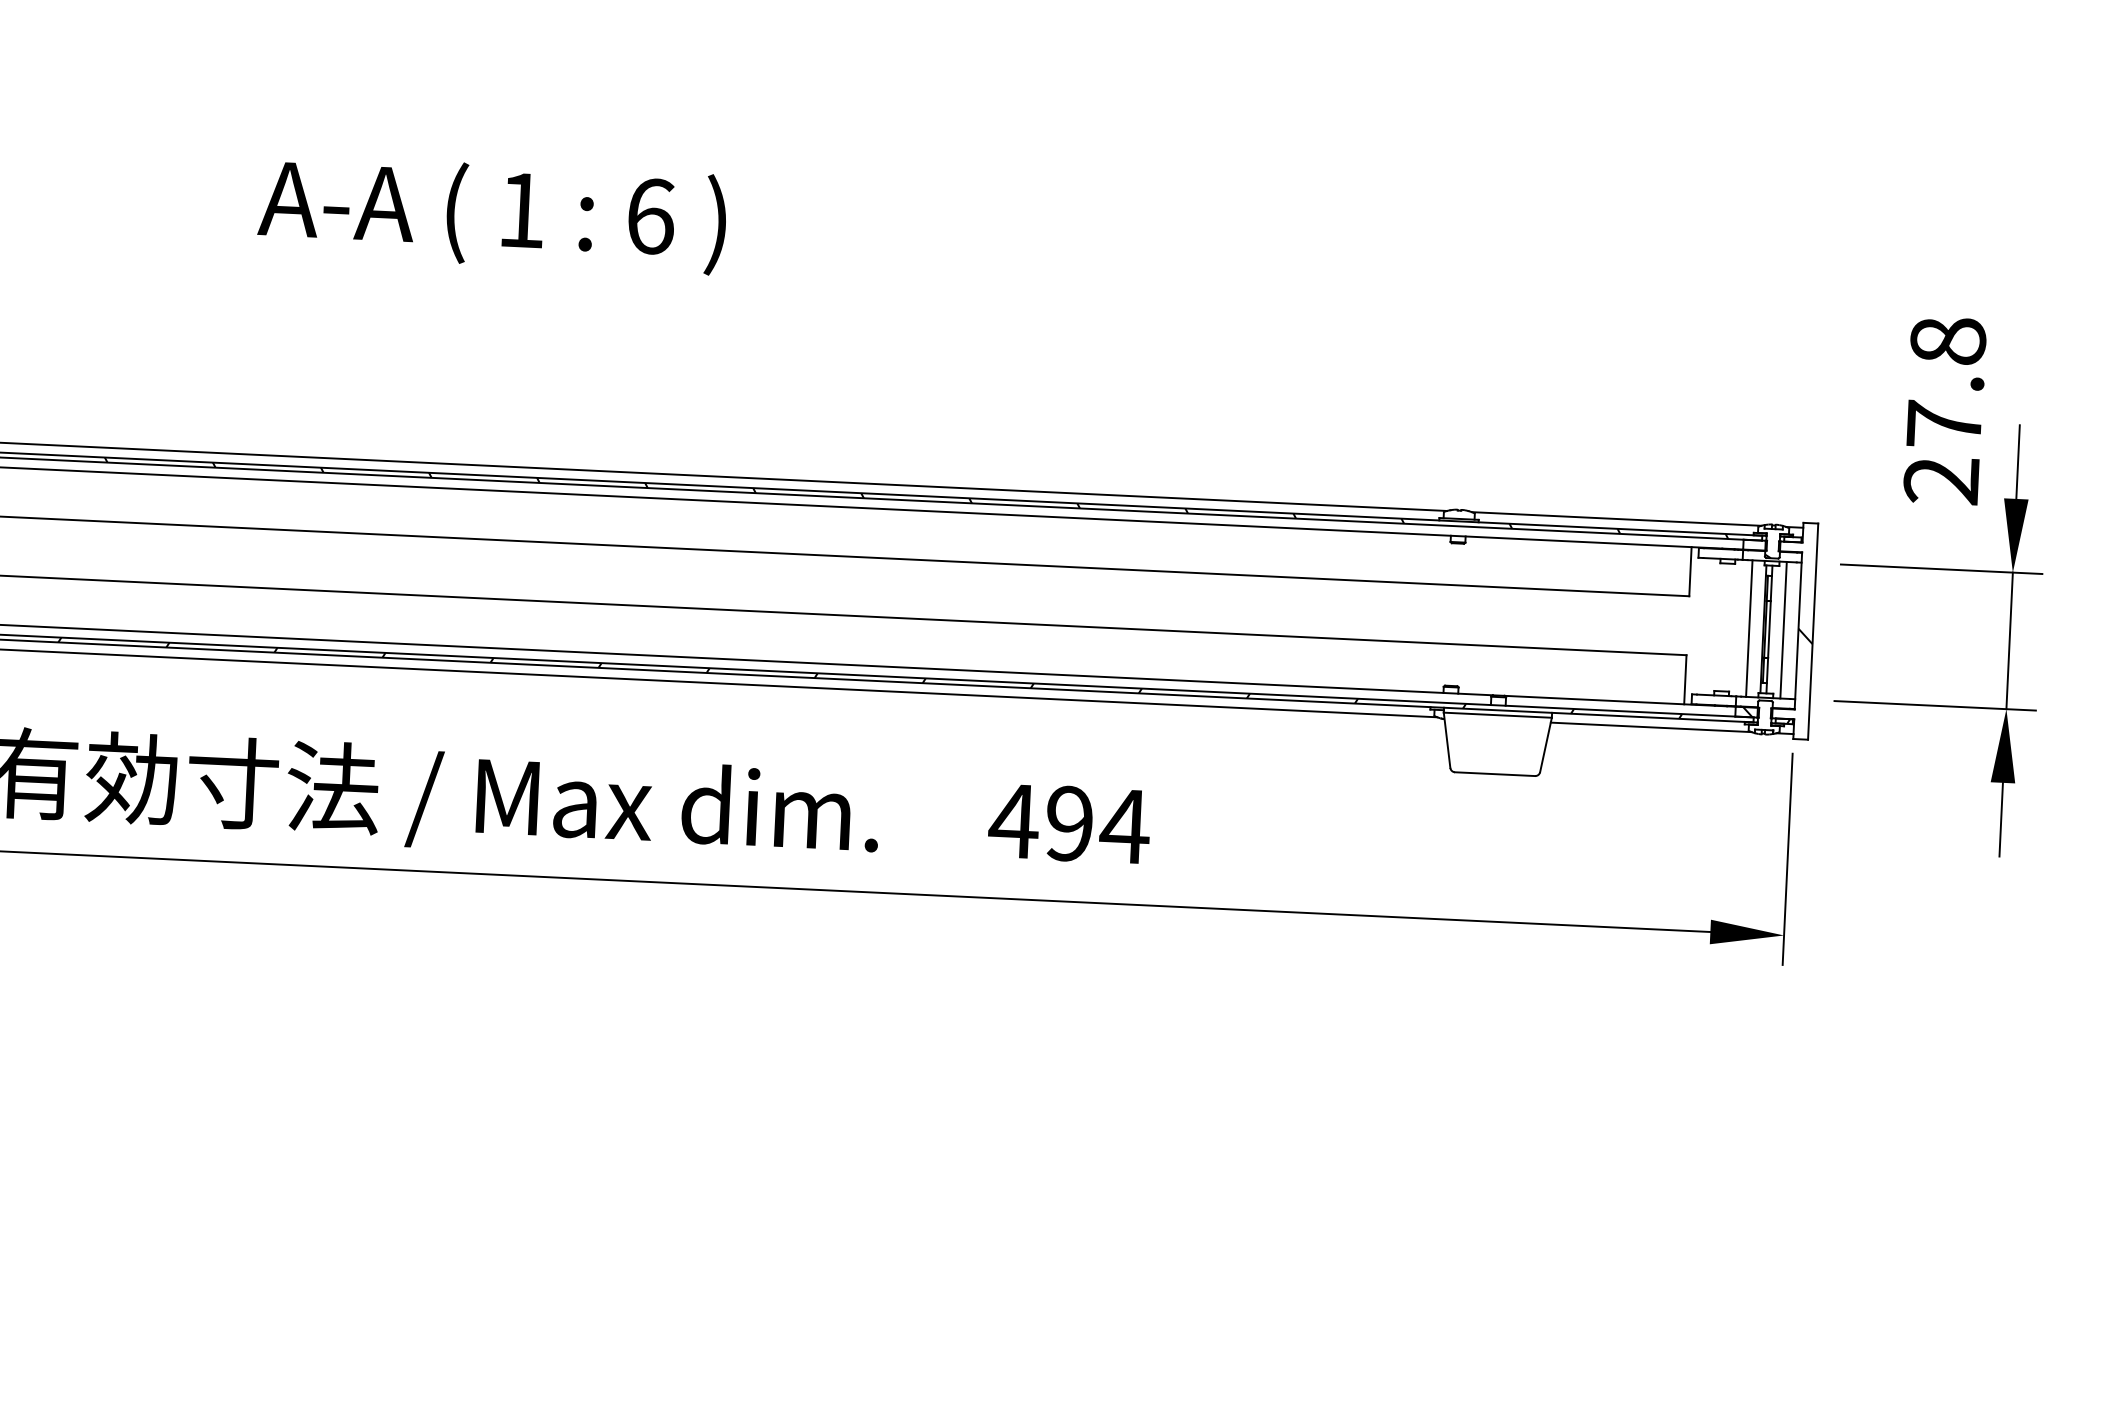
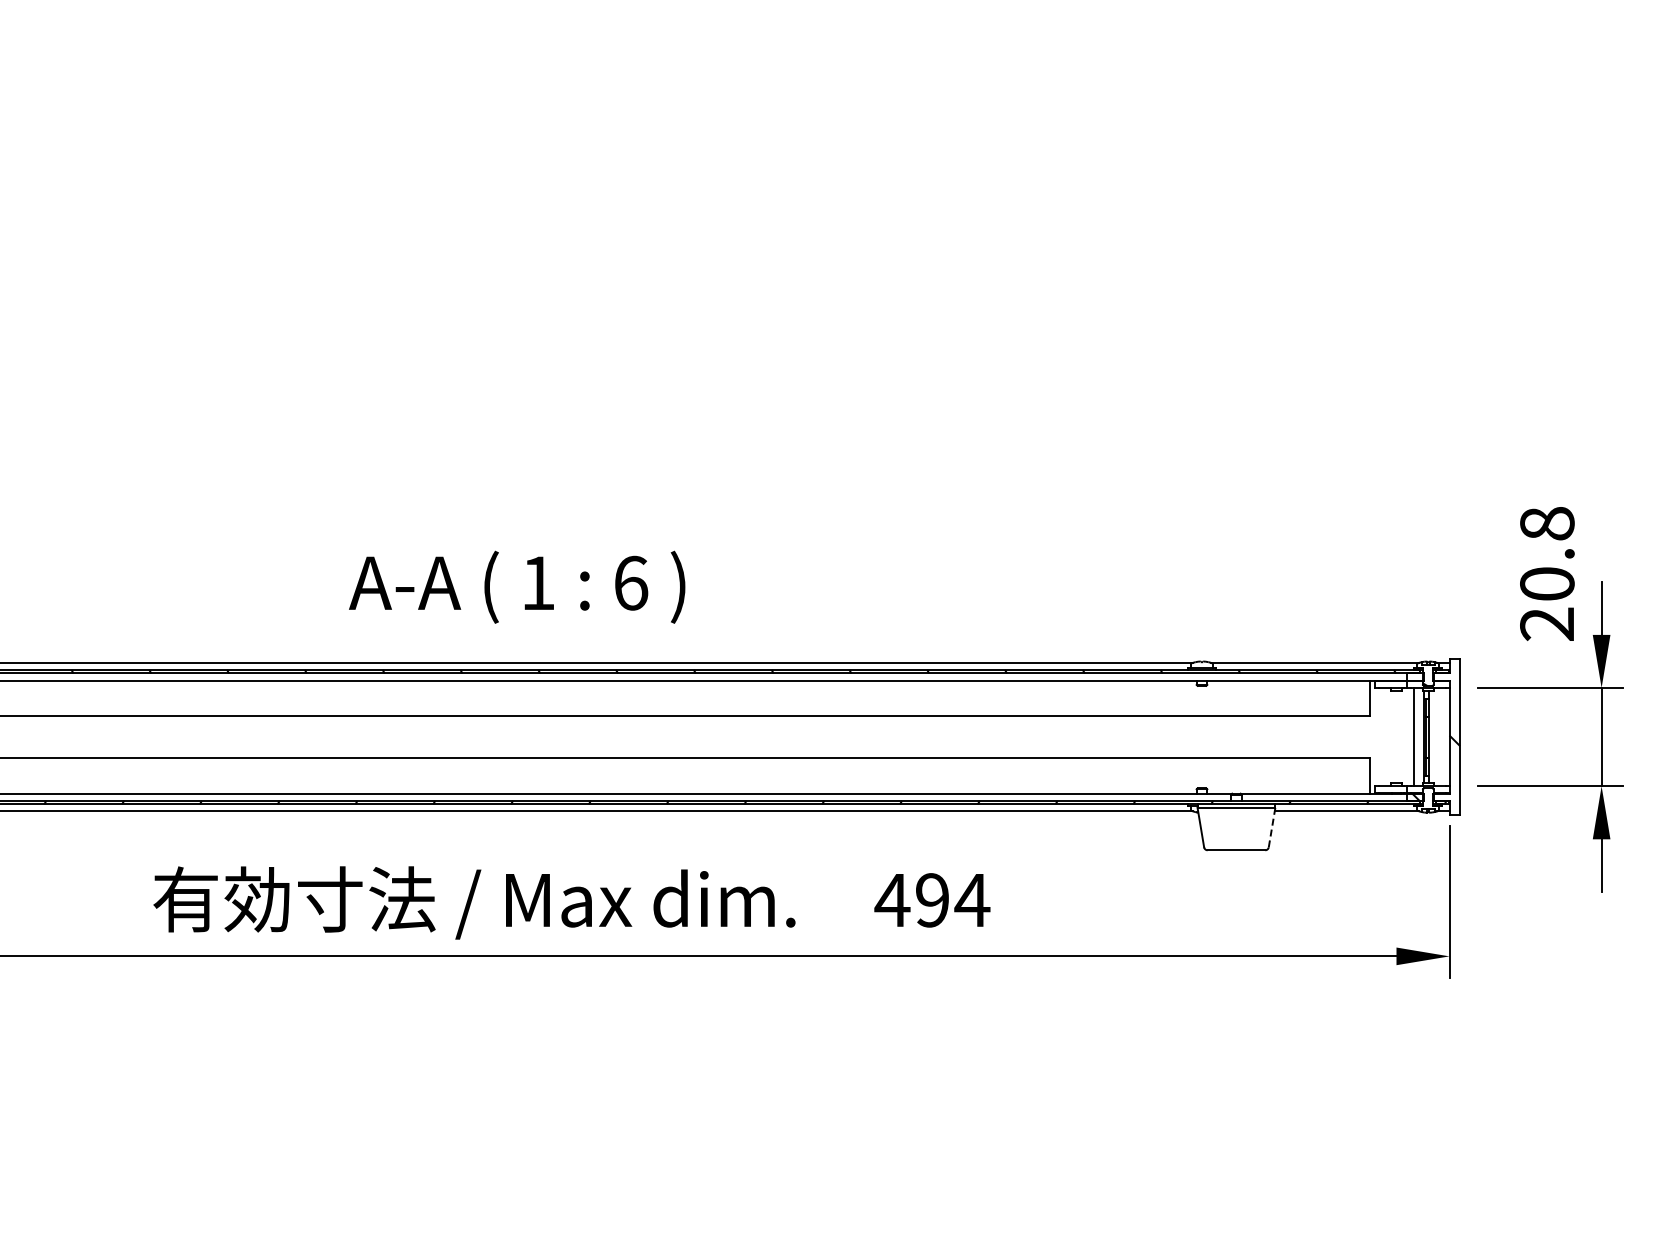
text: (492, 213) -> (517, 586), moved
text: (1944, 423) -> (1547, 583), 27.8 -> 20.8
line: (1783, 629) -> (1438, 736), removed
line: (1546, 744) -> (1272, 827), solid -> dashed

